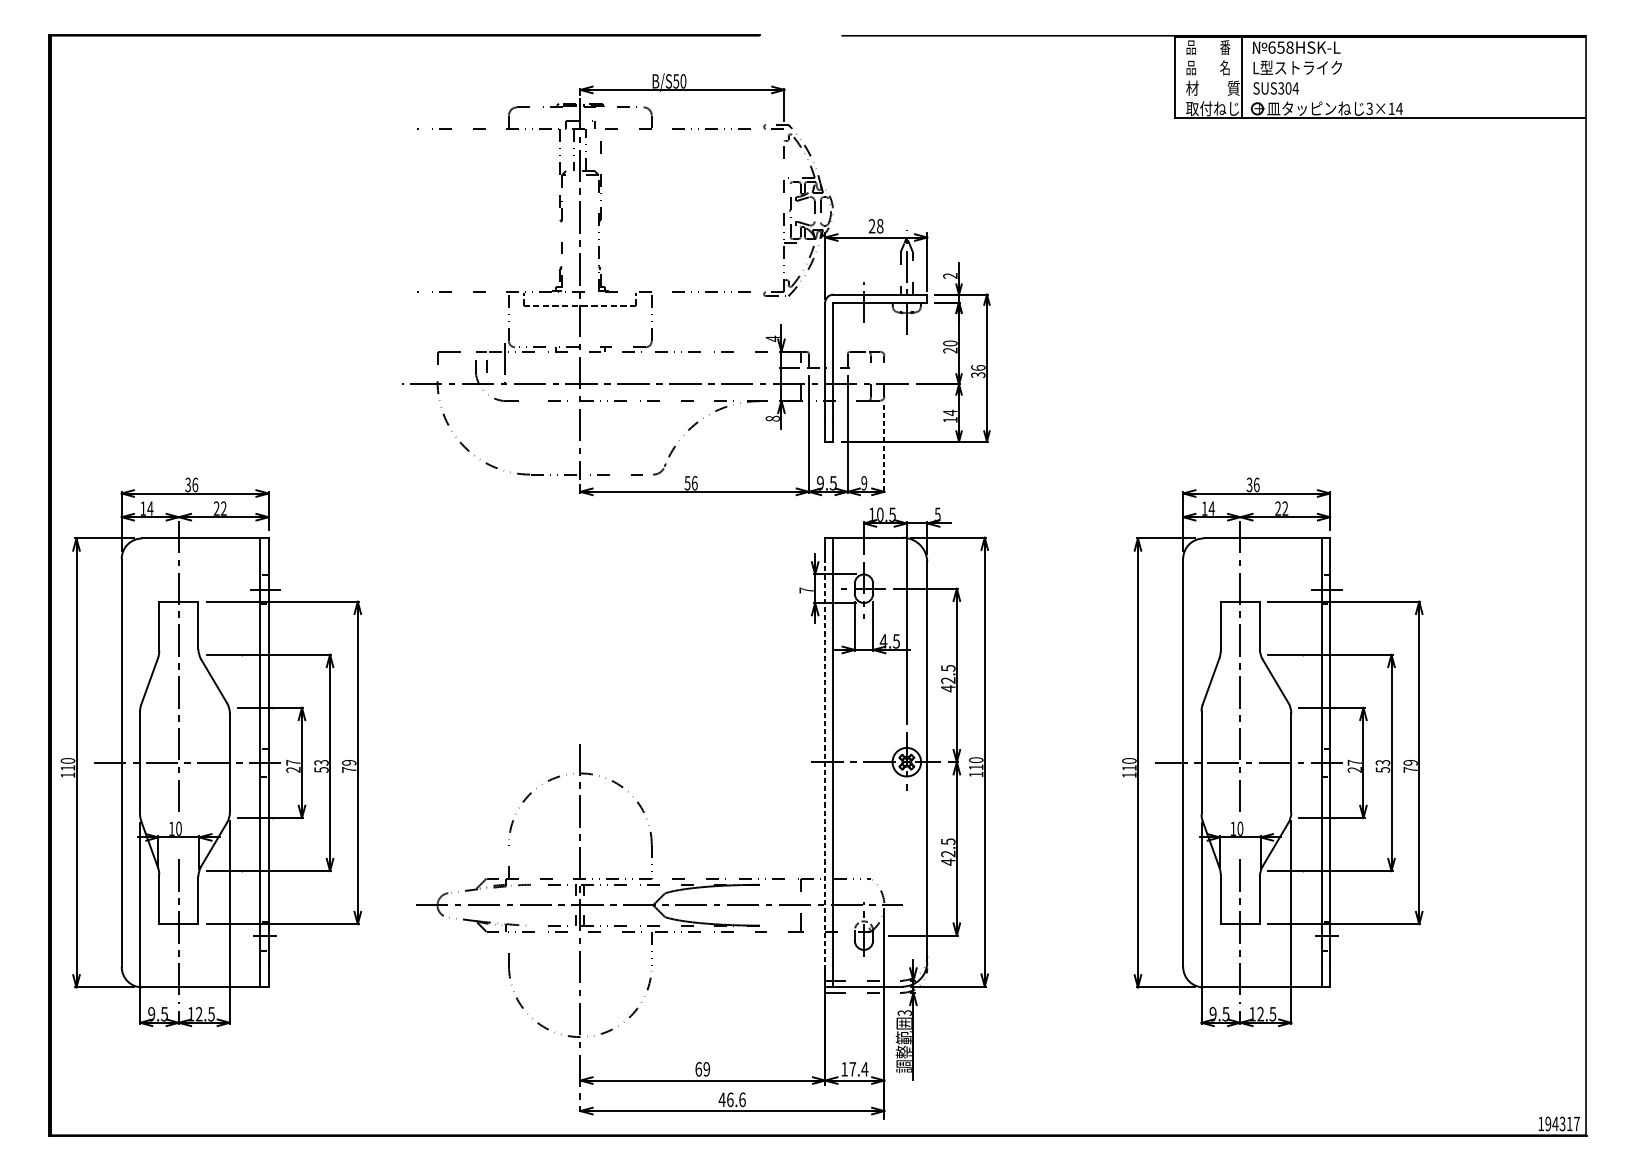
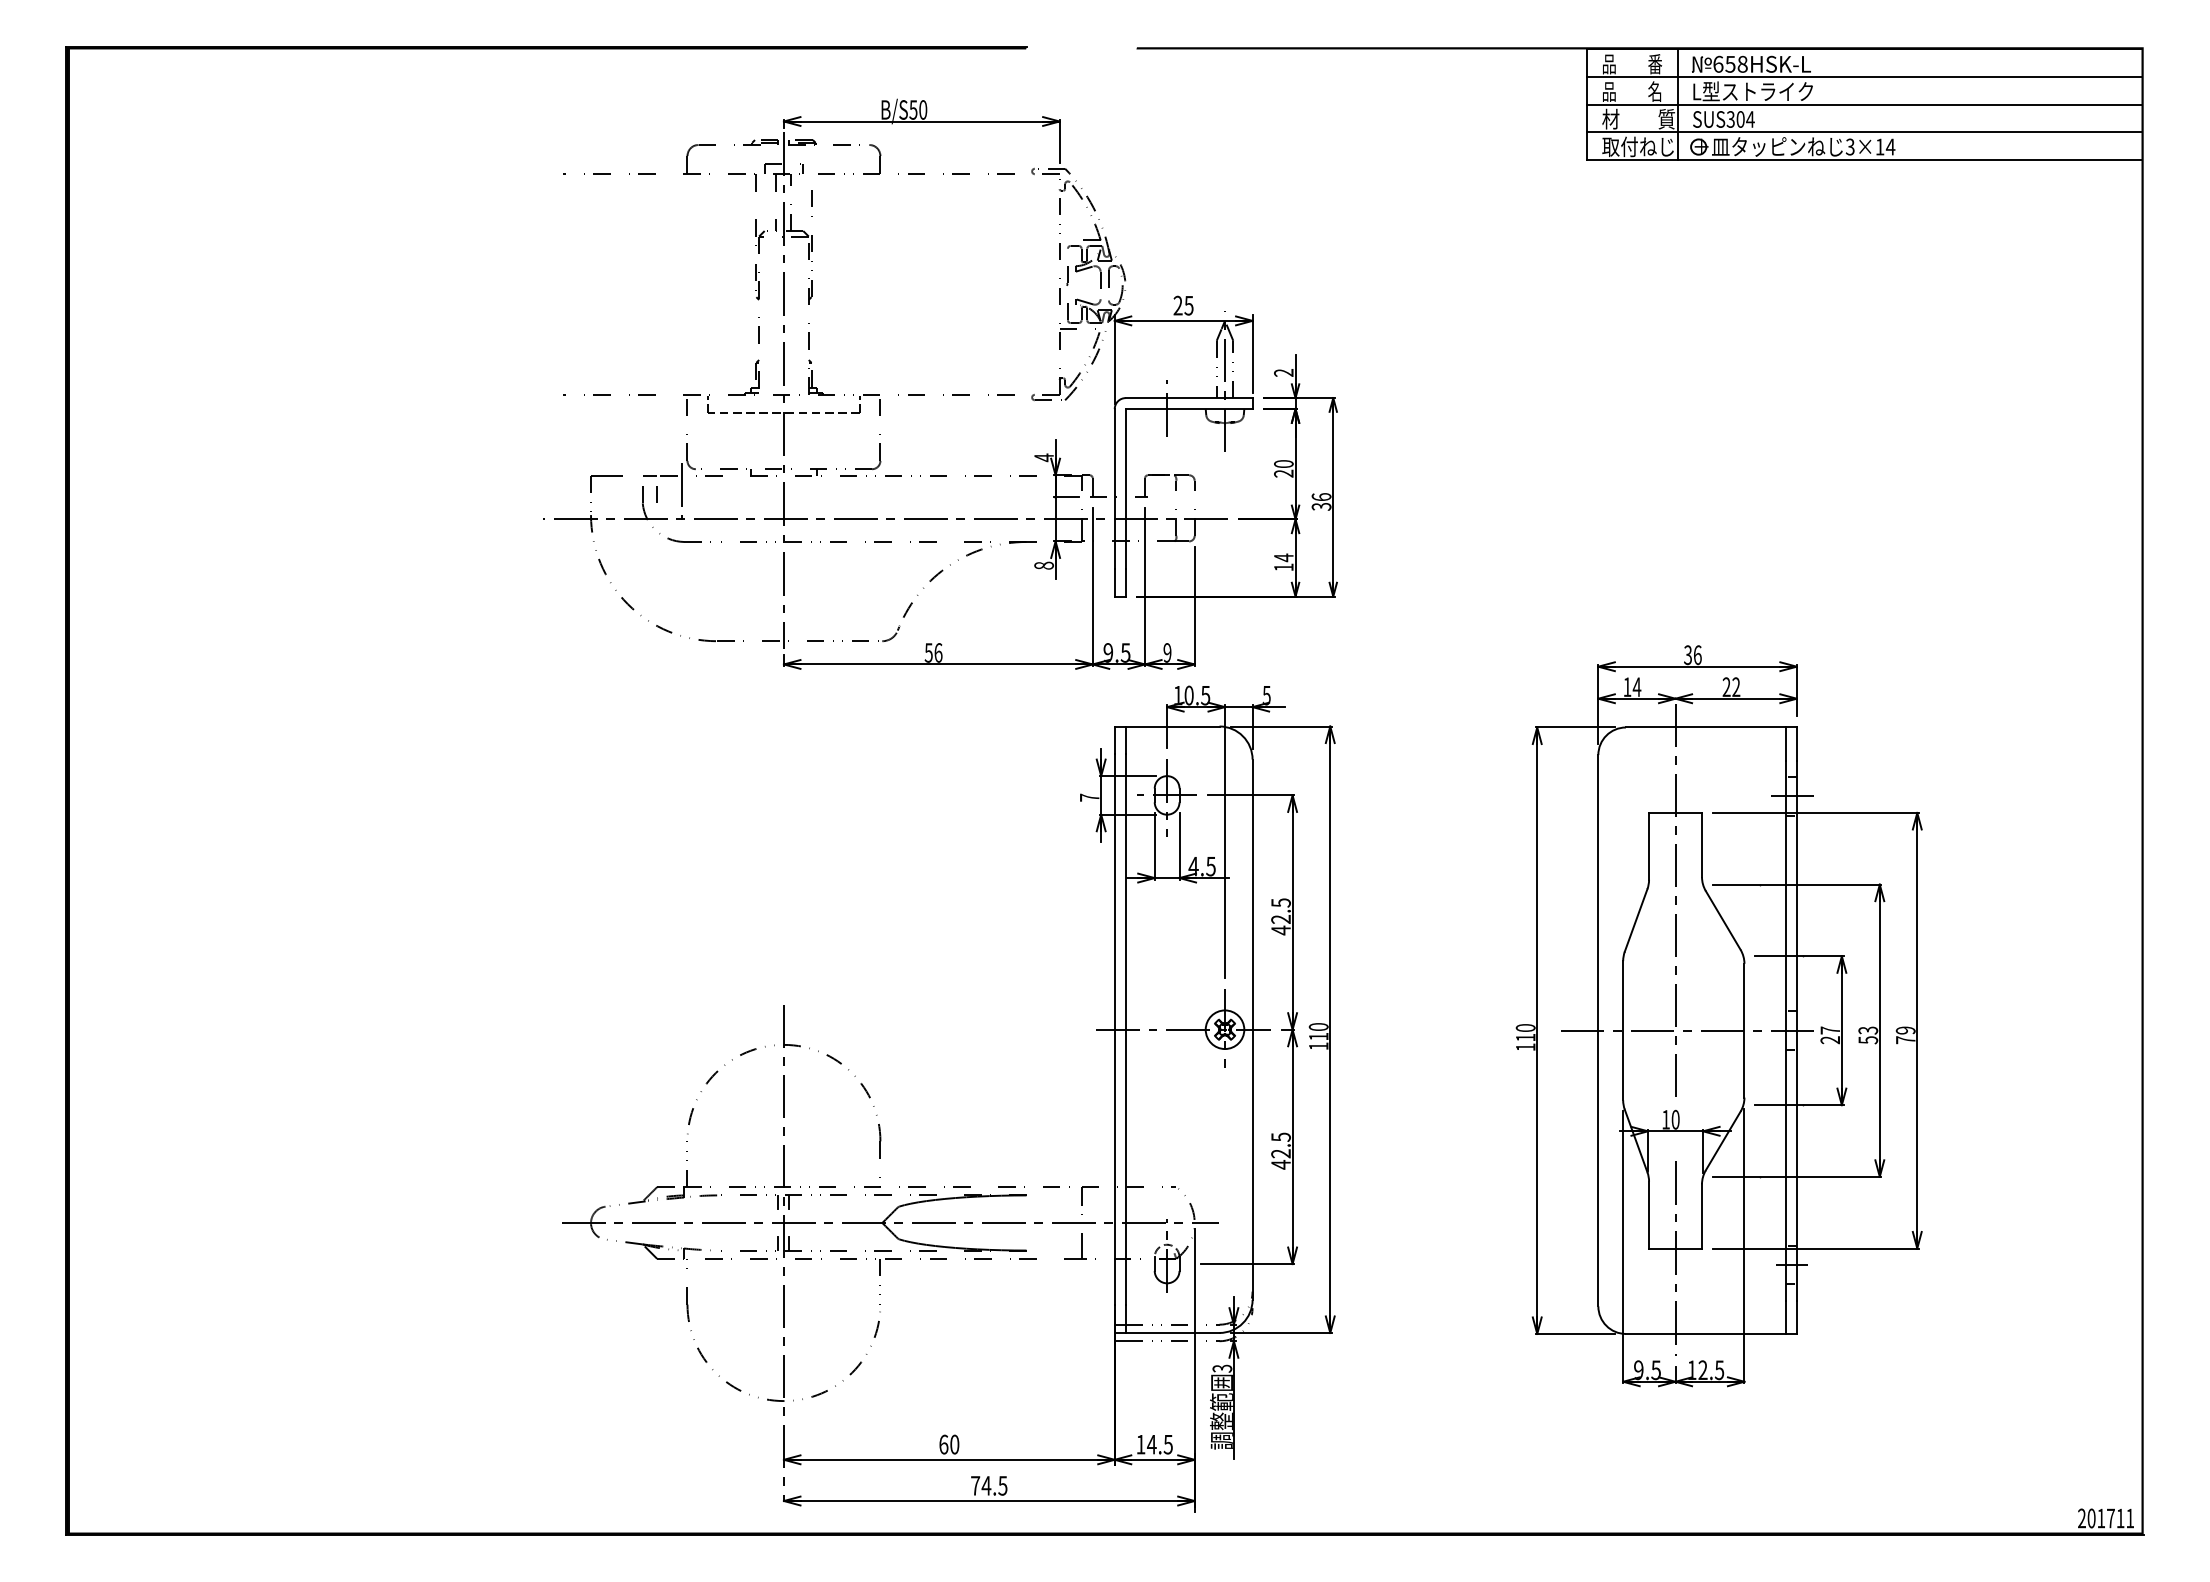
line: (1380, 57) -> (1864, 77), added
line: (1380, 77) -> (1864, 104), added
line: (1380, 98) -> (1864, 132), added
text: (879, 226) -> (1188, 305), 28 -> 25
line: (884, 448) -> (1194, 606), dashed -> solid
part: (210, 752) -> (284, 1016), removed
line: (825, 762) -> (1114, 1029), dashed -> solid
text: (706, 1069) -> (954, 1444), 69 -> 60
text: (859, 1069) -> (1160, 1444), 17.4 -> 14.5
text: (731, 1099) -> (988, 1485), 46.6 -> 74.5
text: (1559, 1123) -> (2106, 1518), 194317 -> 201711

